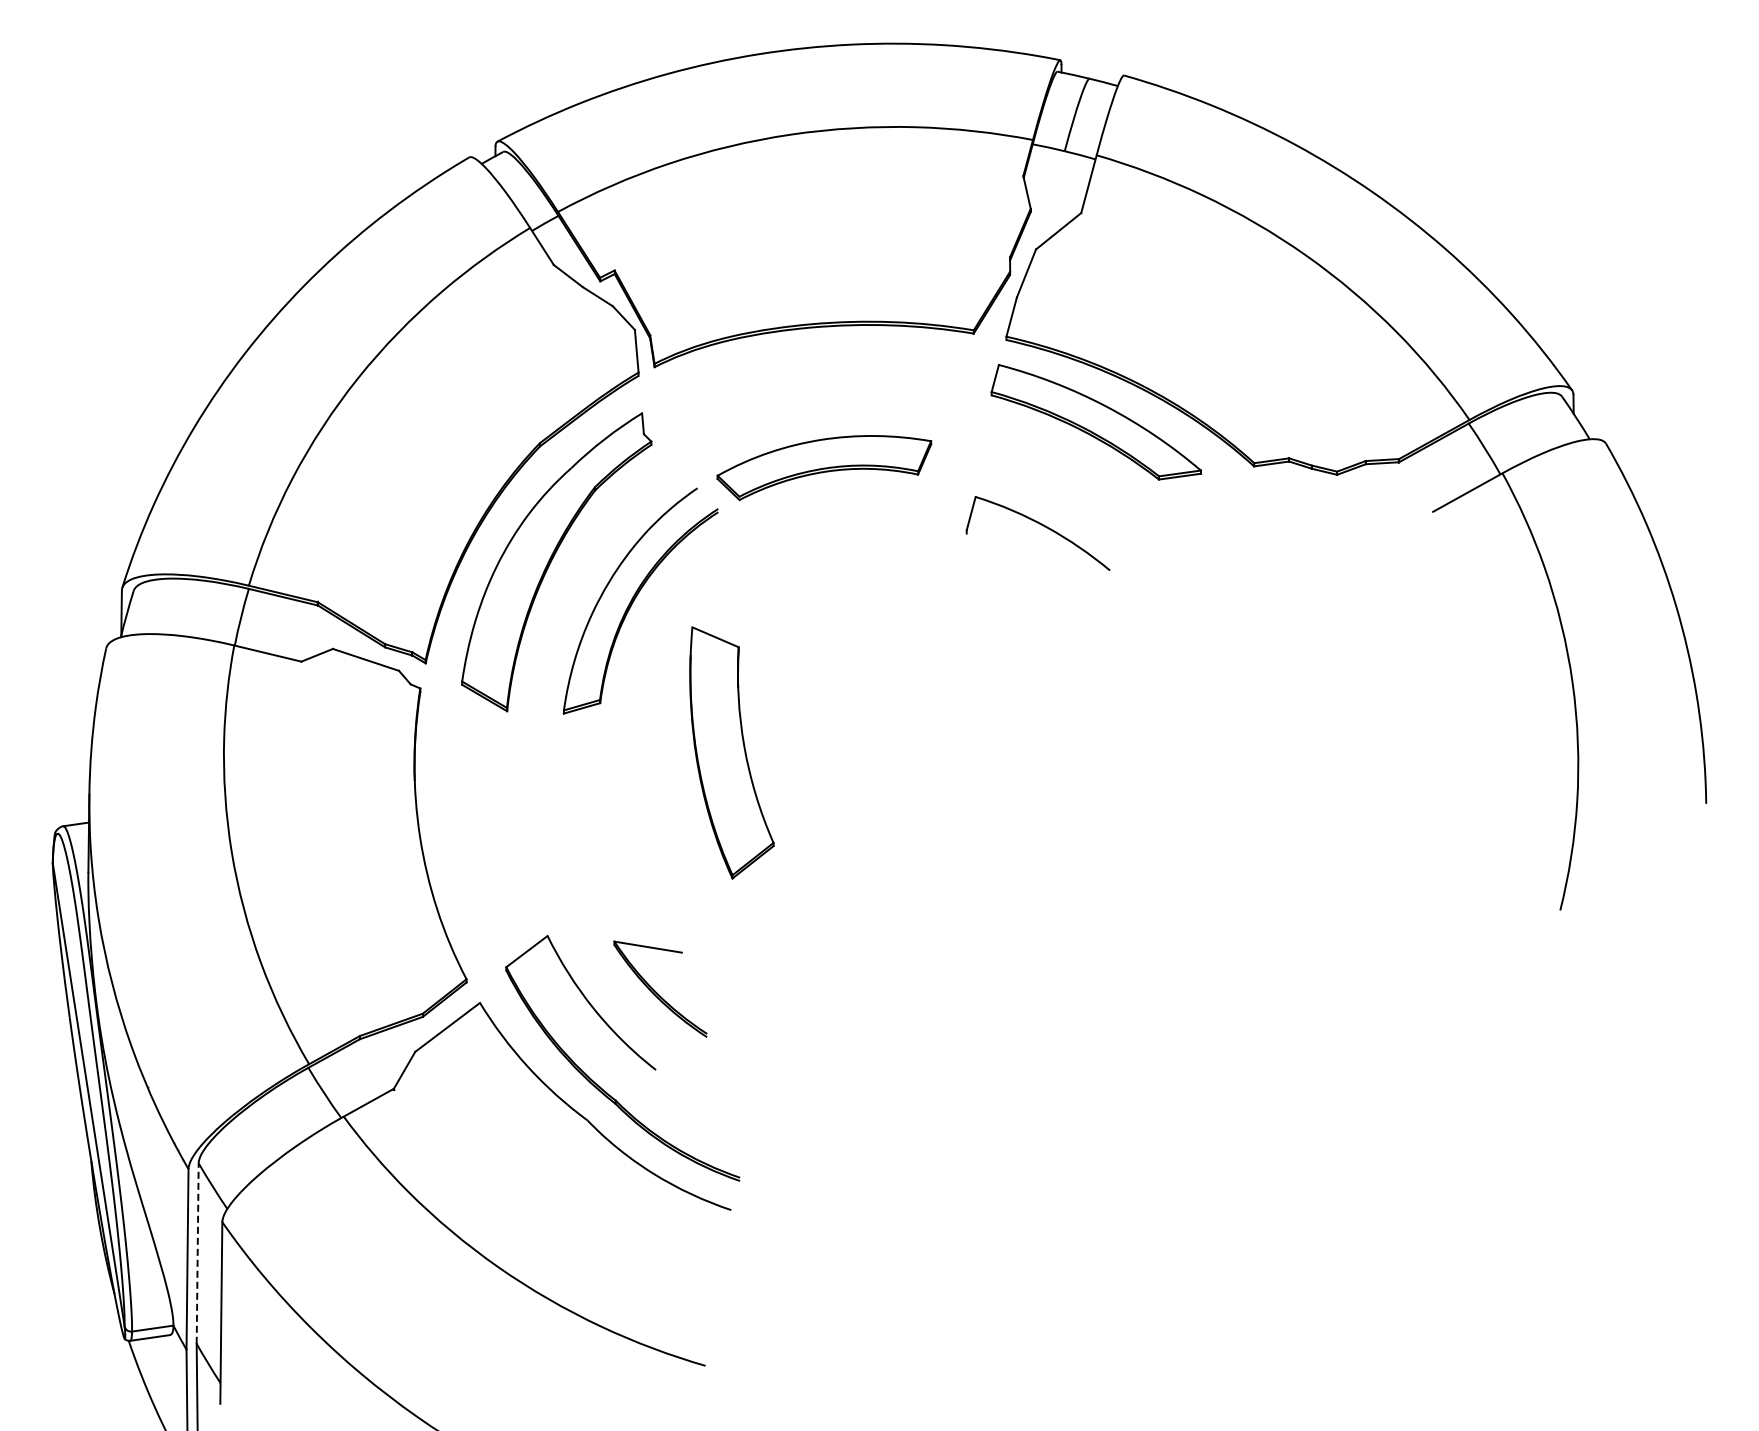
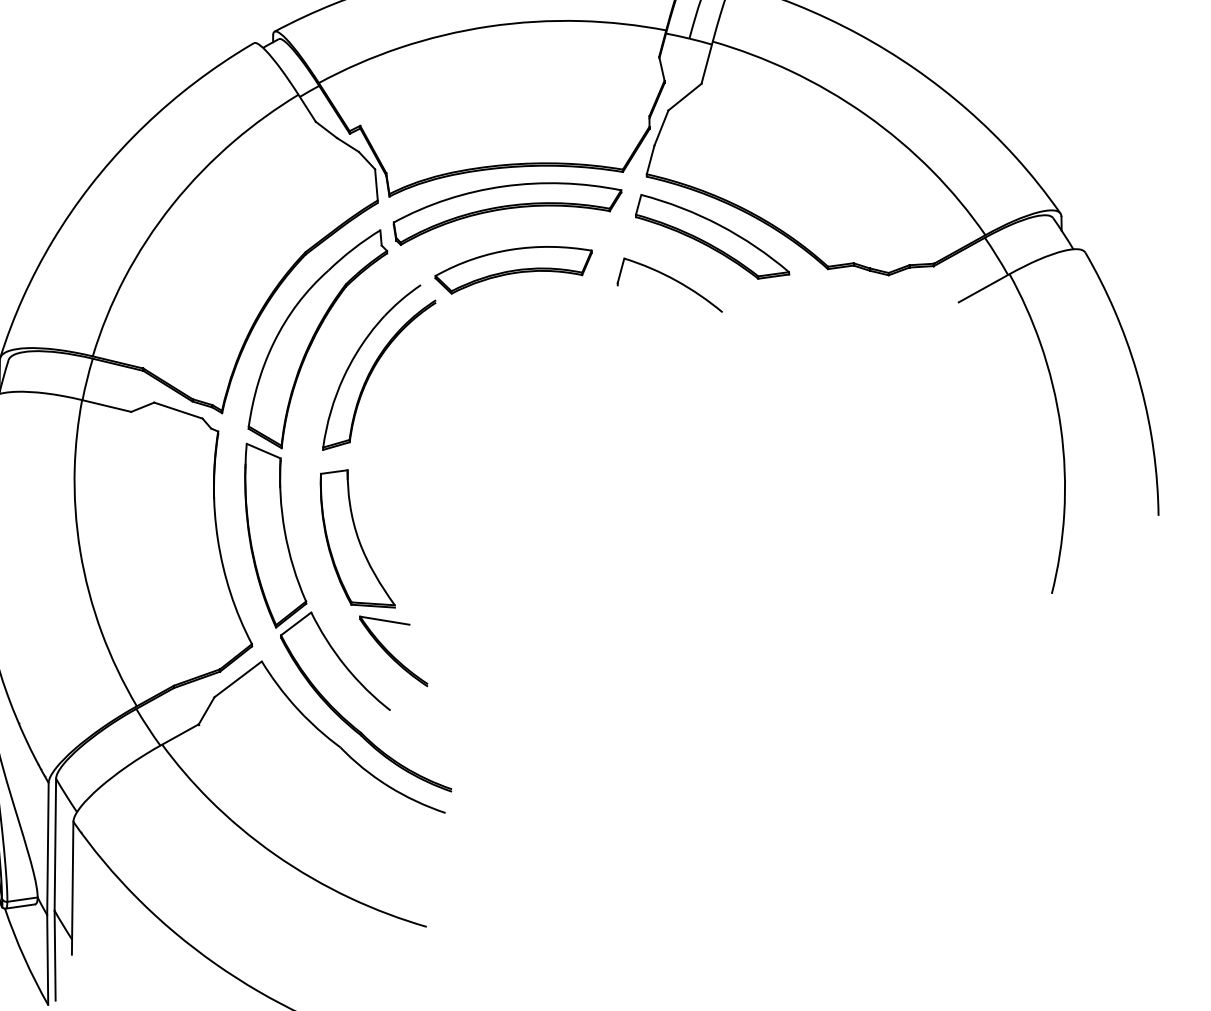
part: (815, 384) -> (507, 209), added
part: (1041, 525) -> (672, 279), moved
part: (731, 752) -> (275, 535), moved
part: (610, 835) -> (357, 539), added
line: (197, 1253) -> (55, 844), dashed -> solid

